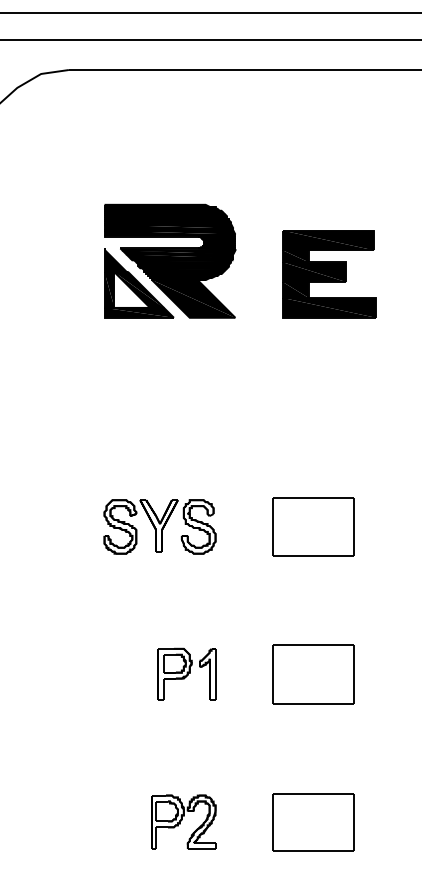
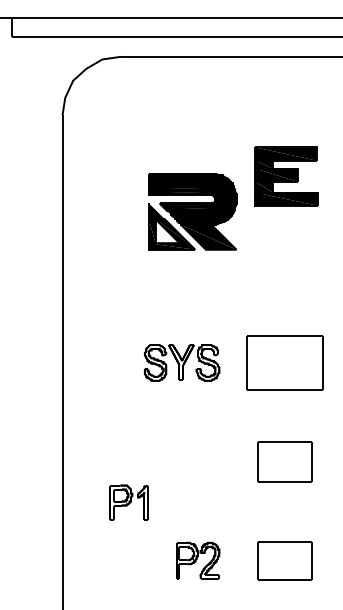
part: (169, 260) -> (192, 211), moved
part: (329, 274) -> (286, 176), moved
part: (312, 526) -> (284, 362), size x1.4
part: (186, 674) -> (128, 502), moved

